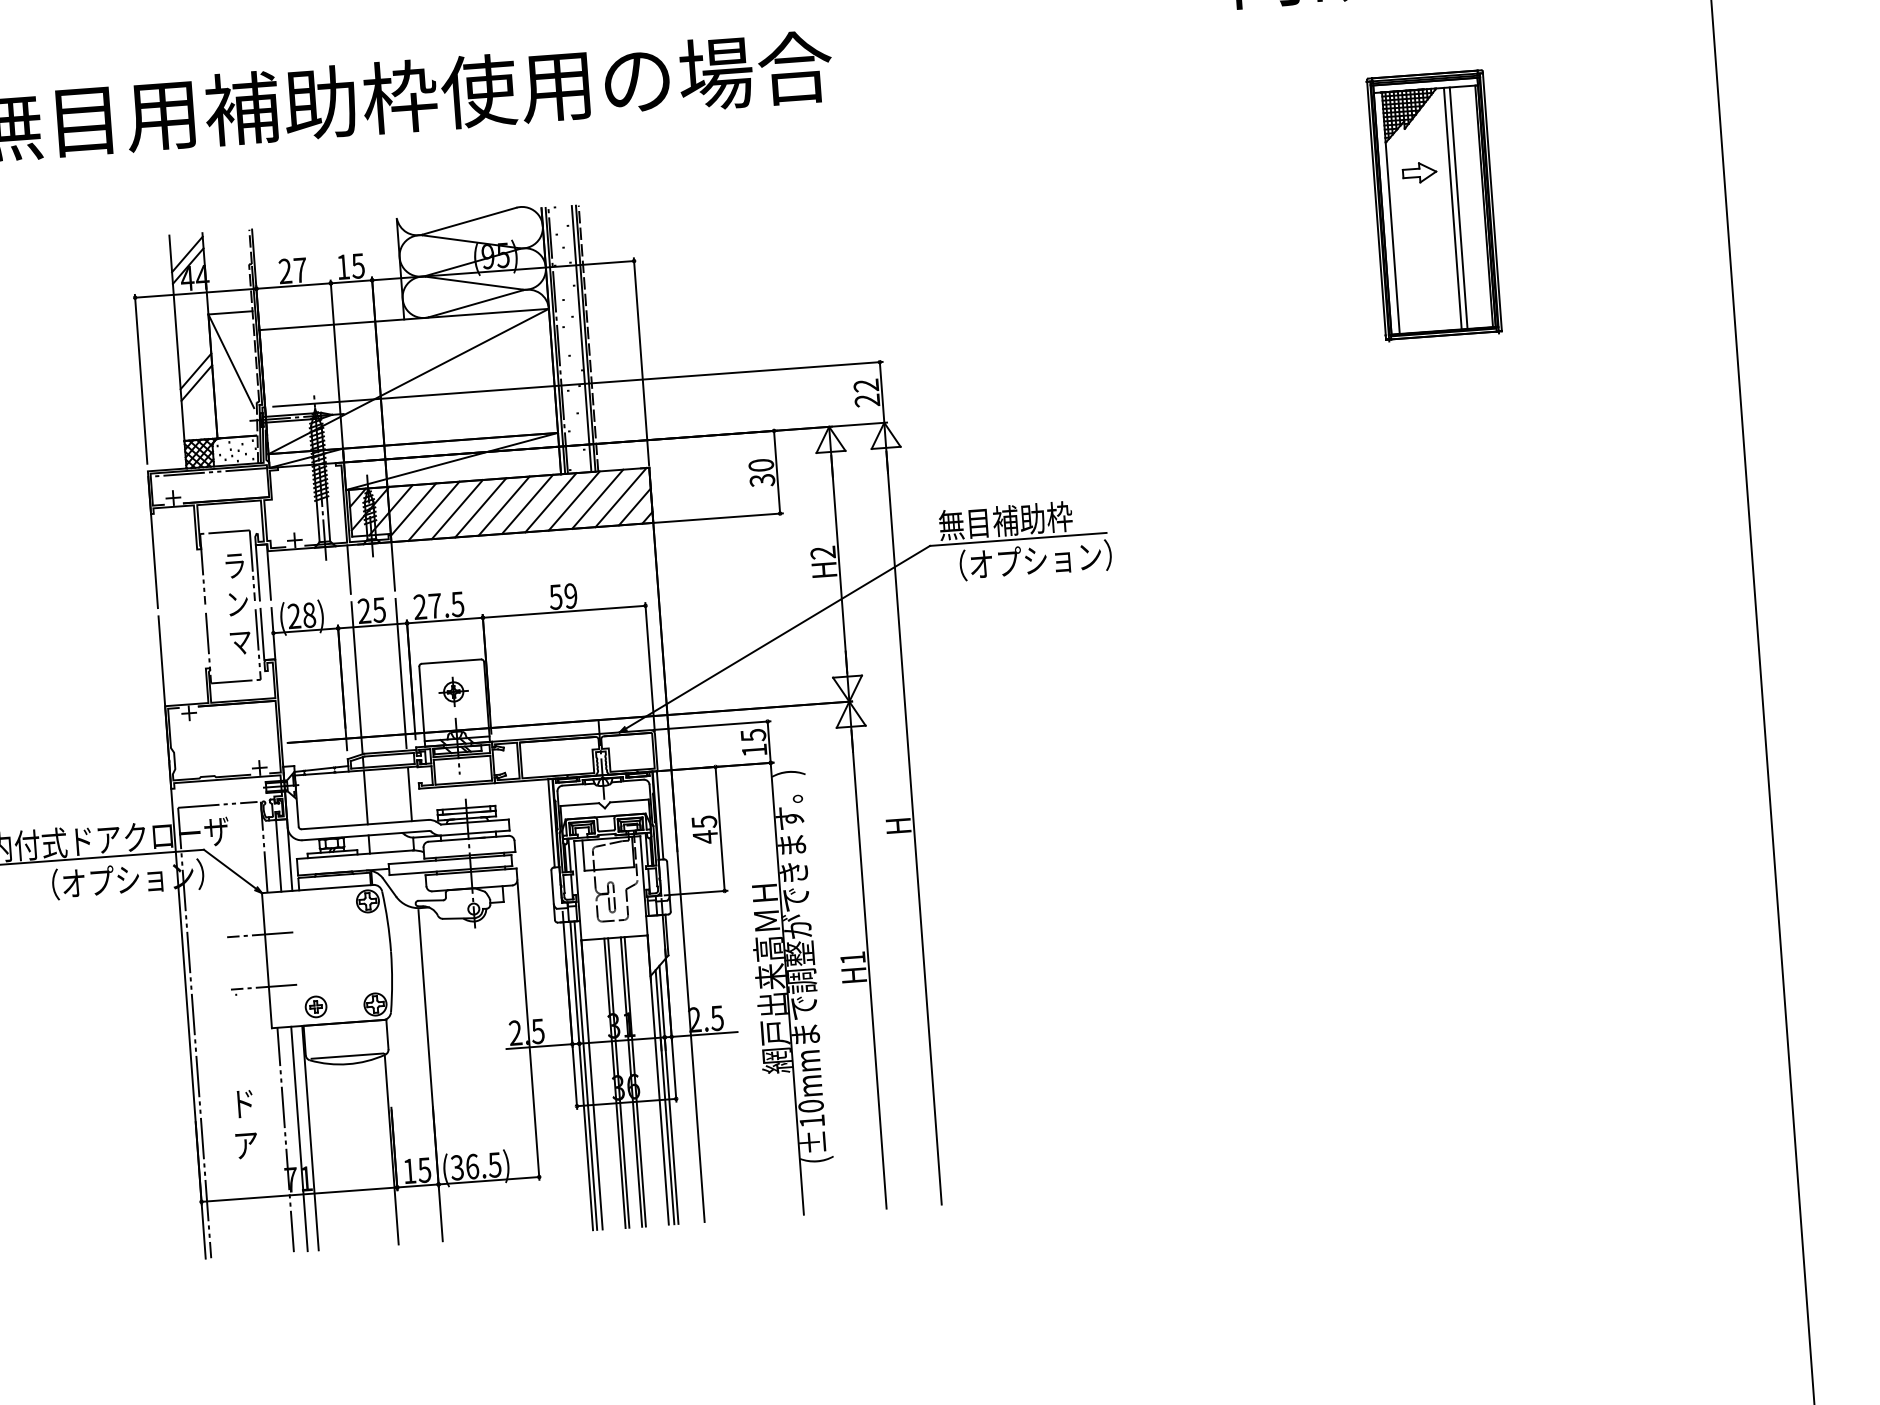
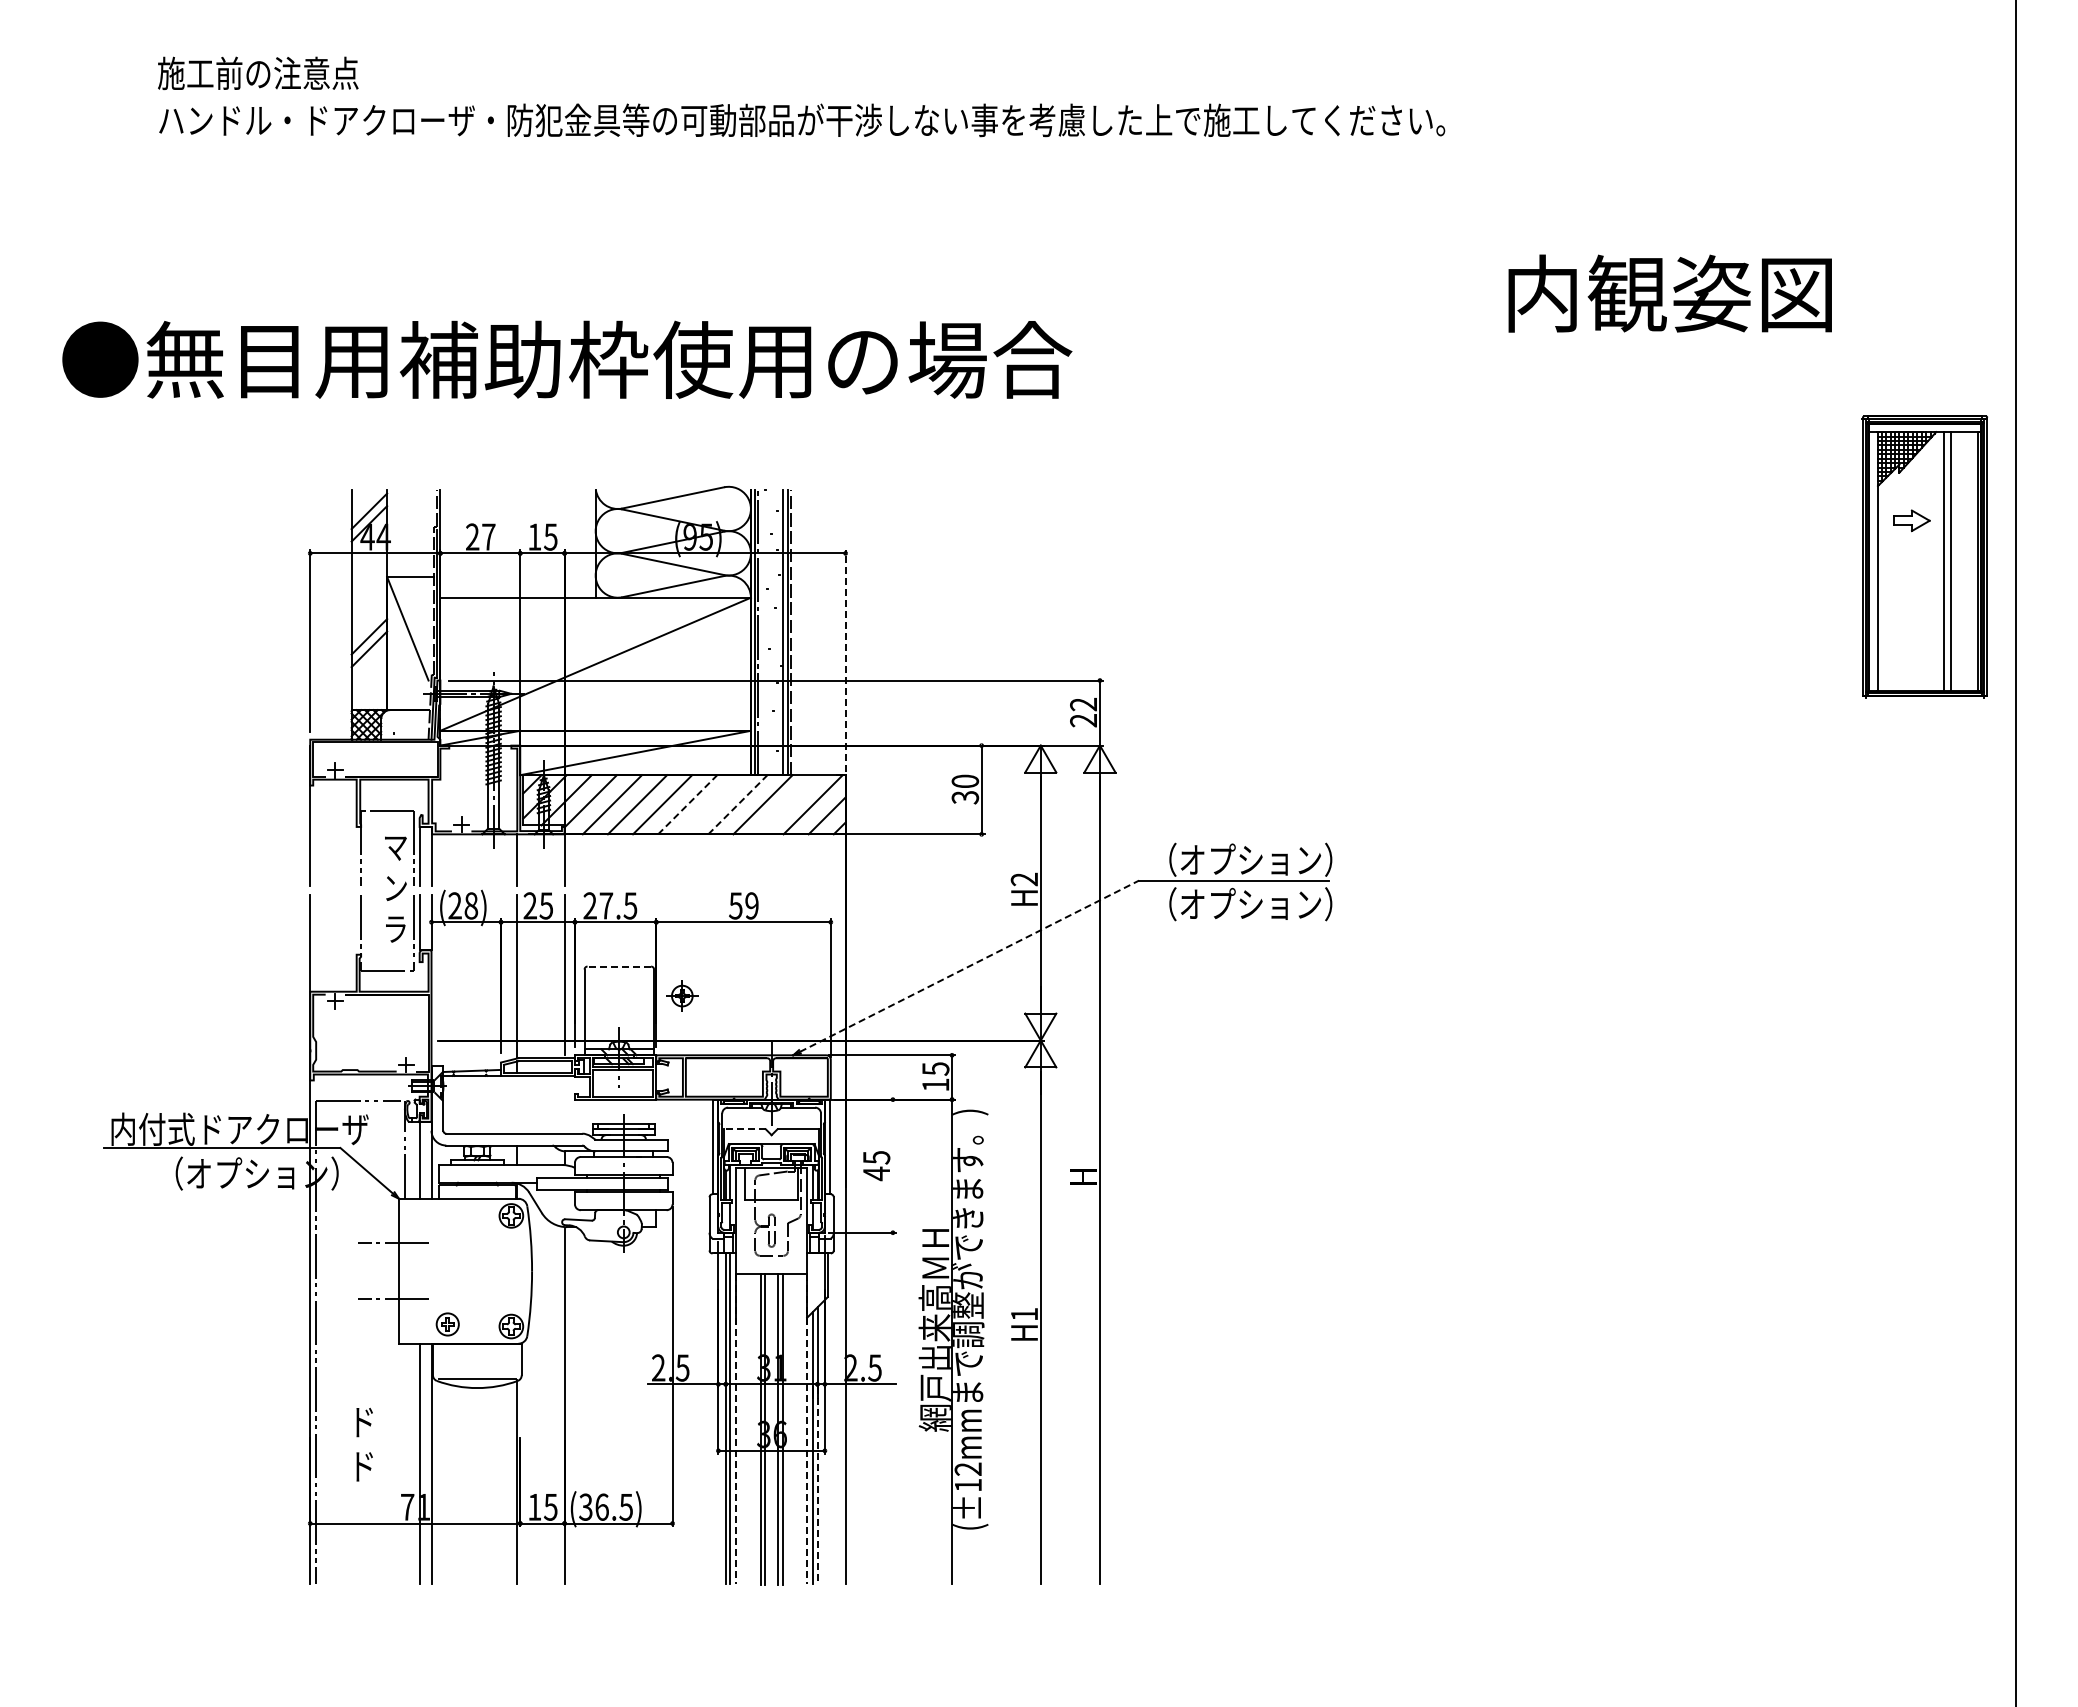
part: (1433, 205) -> (1924, 556), moved
line: (641, 361) -> (845, 661), solid -> dashed
line: (209, 472) -> (375, 745), removed
line: (597, 499) -> (787, 804), removed
line: (550, 502) -> (737, 804), solid -> dashed
line: (527, 504) -> (712, 804), removed
line: (503, 505) -> (687, 804), solid -> dashed
text: (1024, 519) -> (1241, 859), 無目補助枠 -> （オプション）
text: (234, 565) -> (395, 847), ラ -> マ
line: (777, 637) -> (969, 966), solid -> dashed
text: (240, 642) -> (395, 929), マ -> ラ
line: (451, 661) -> (619, 966), solid -> dashed
part: (453, 691) -> (682, 995), moved
line: (409, 793) -> (564, 1104), removed
line: (366, 797) -> (517, 1104), removed
line: (580, 804) -> (745, 1129), solid -> dashed
line: (719, 828) -> (892, 1165), removed
line: (658, 1080) -> (807, 1429), solid -> dashed
line: (592, 1085) -> (736, 1429), solid -> dashed
text: (811, 1105) -> (968, 1468), (±10mm -> (±12mm
line: (671, 1131) -> (817, 1485), solid -> dashed
line: (285, 1139) -> (404, 1463), removed
text: (246, 1145) -> (362, 1466), ア -> ド

